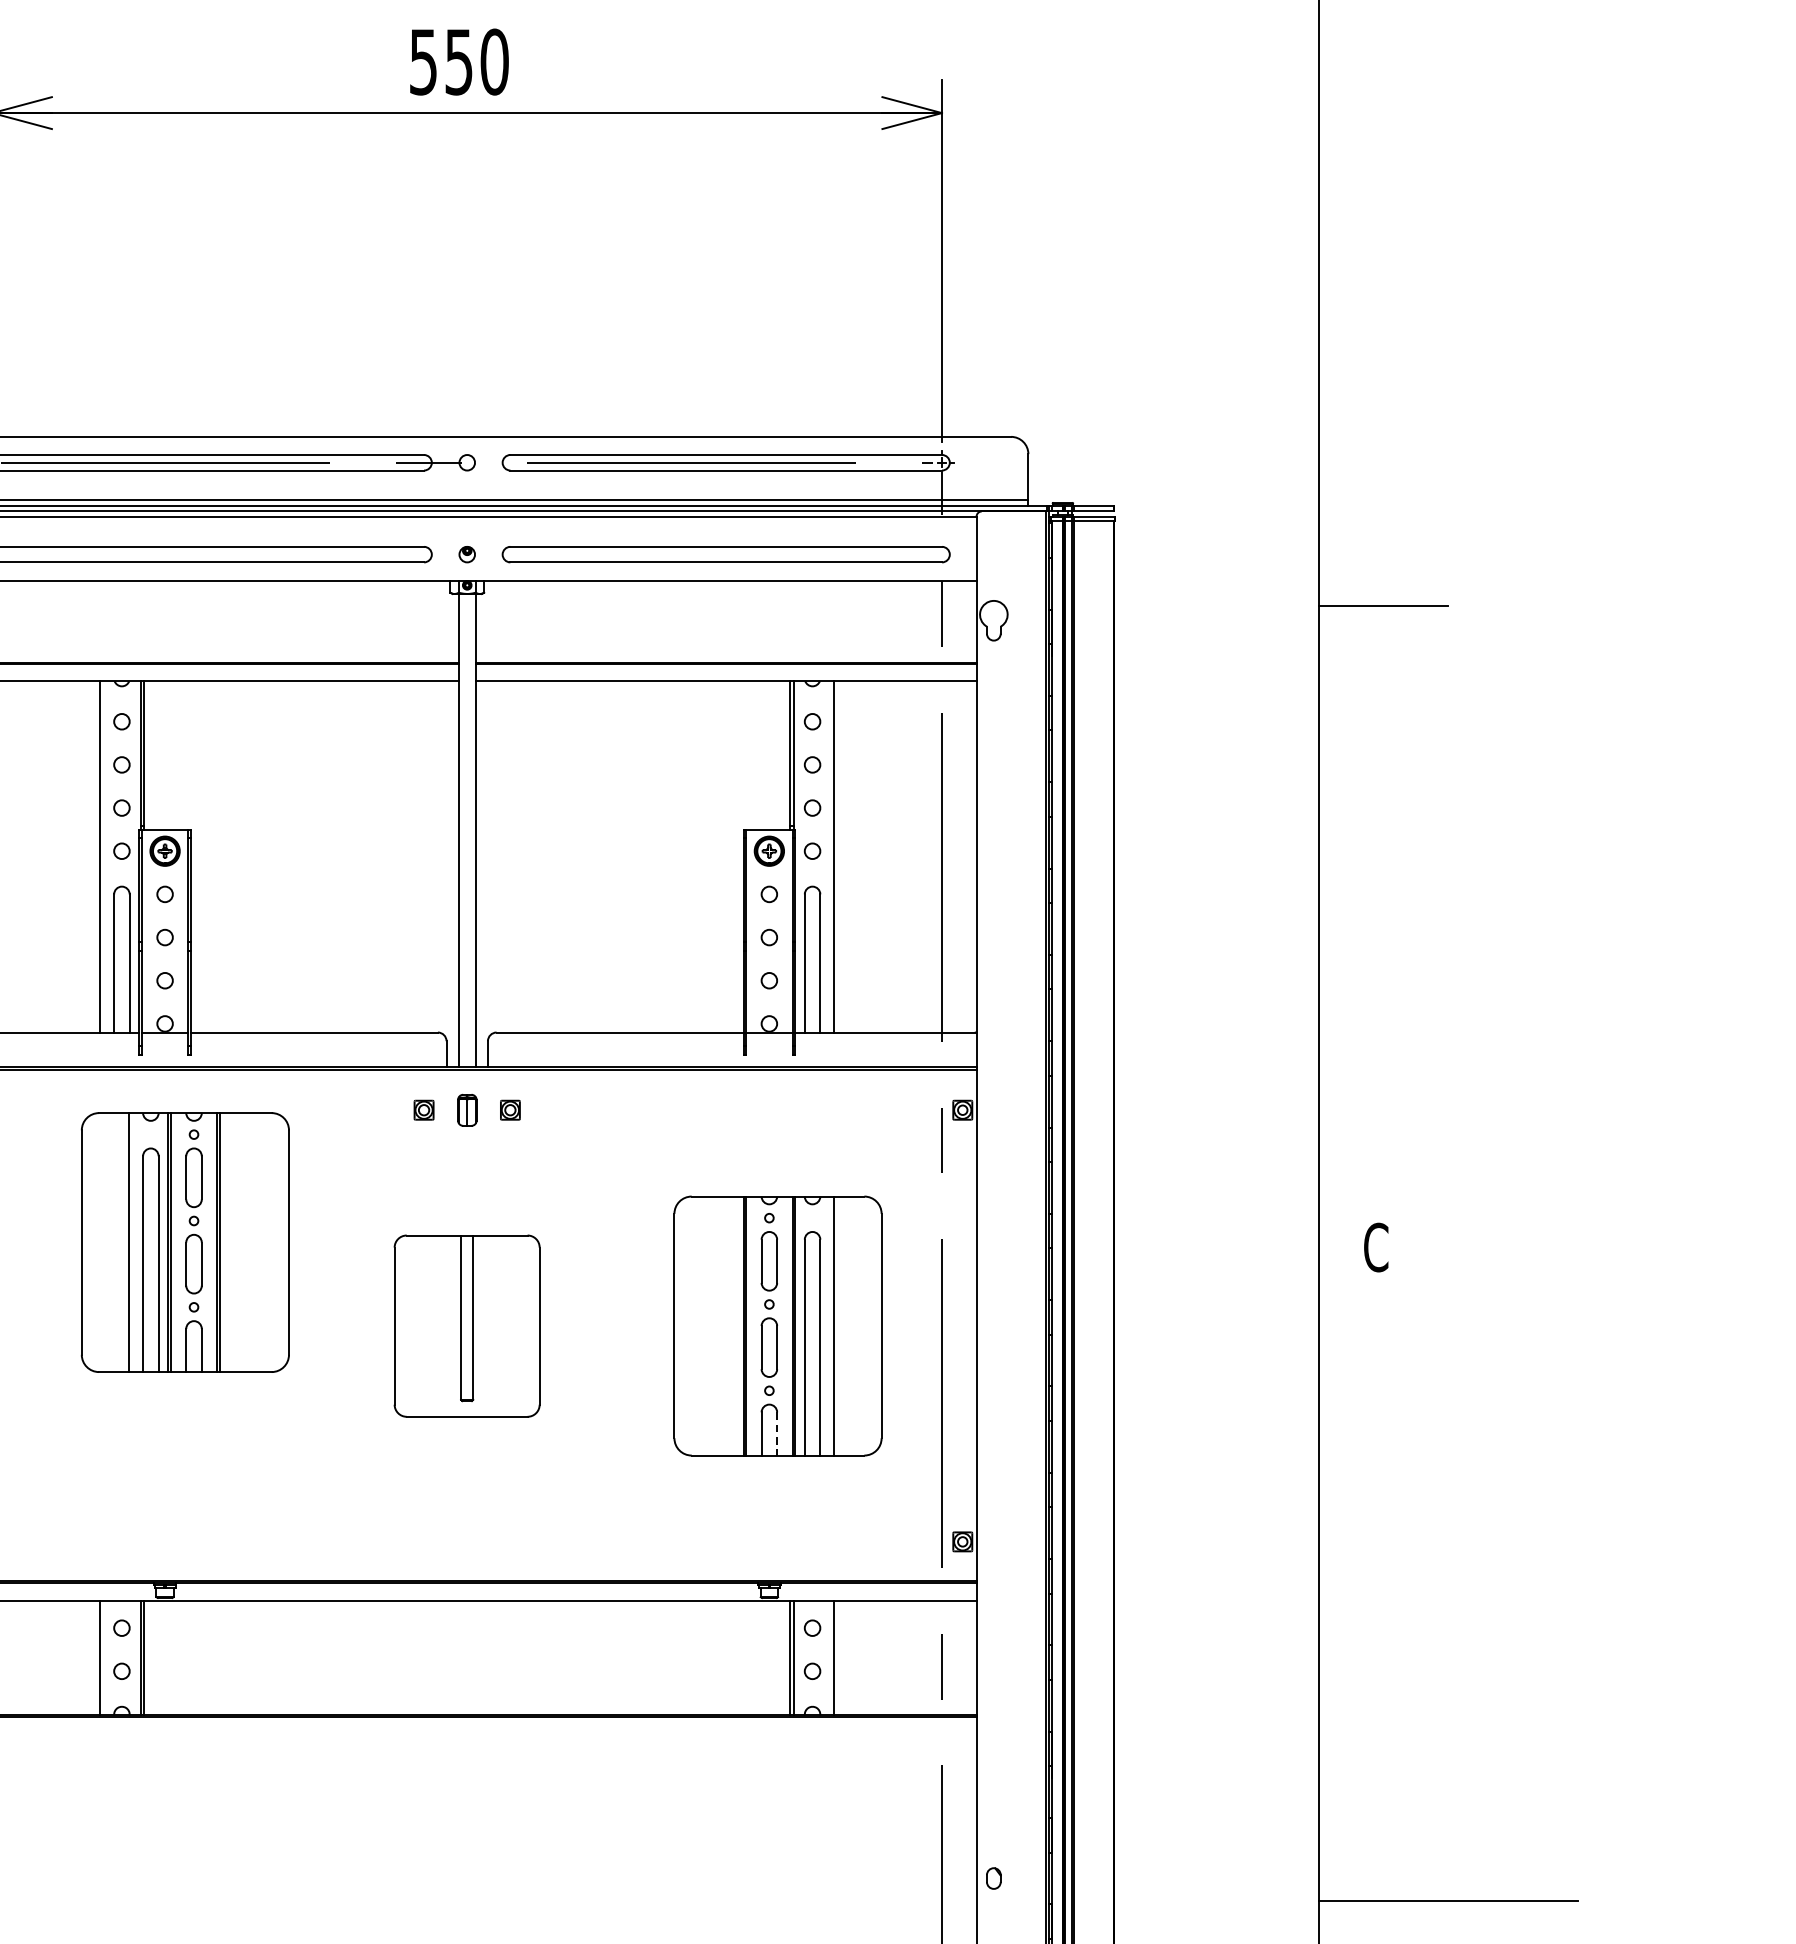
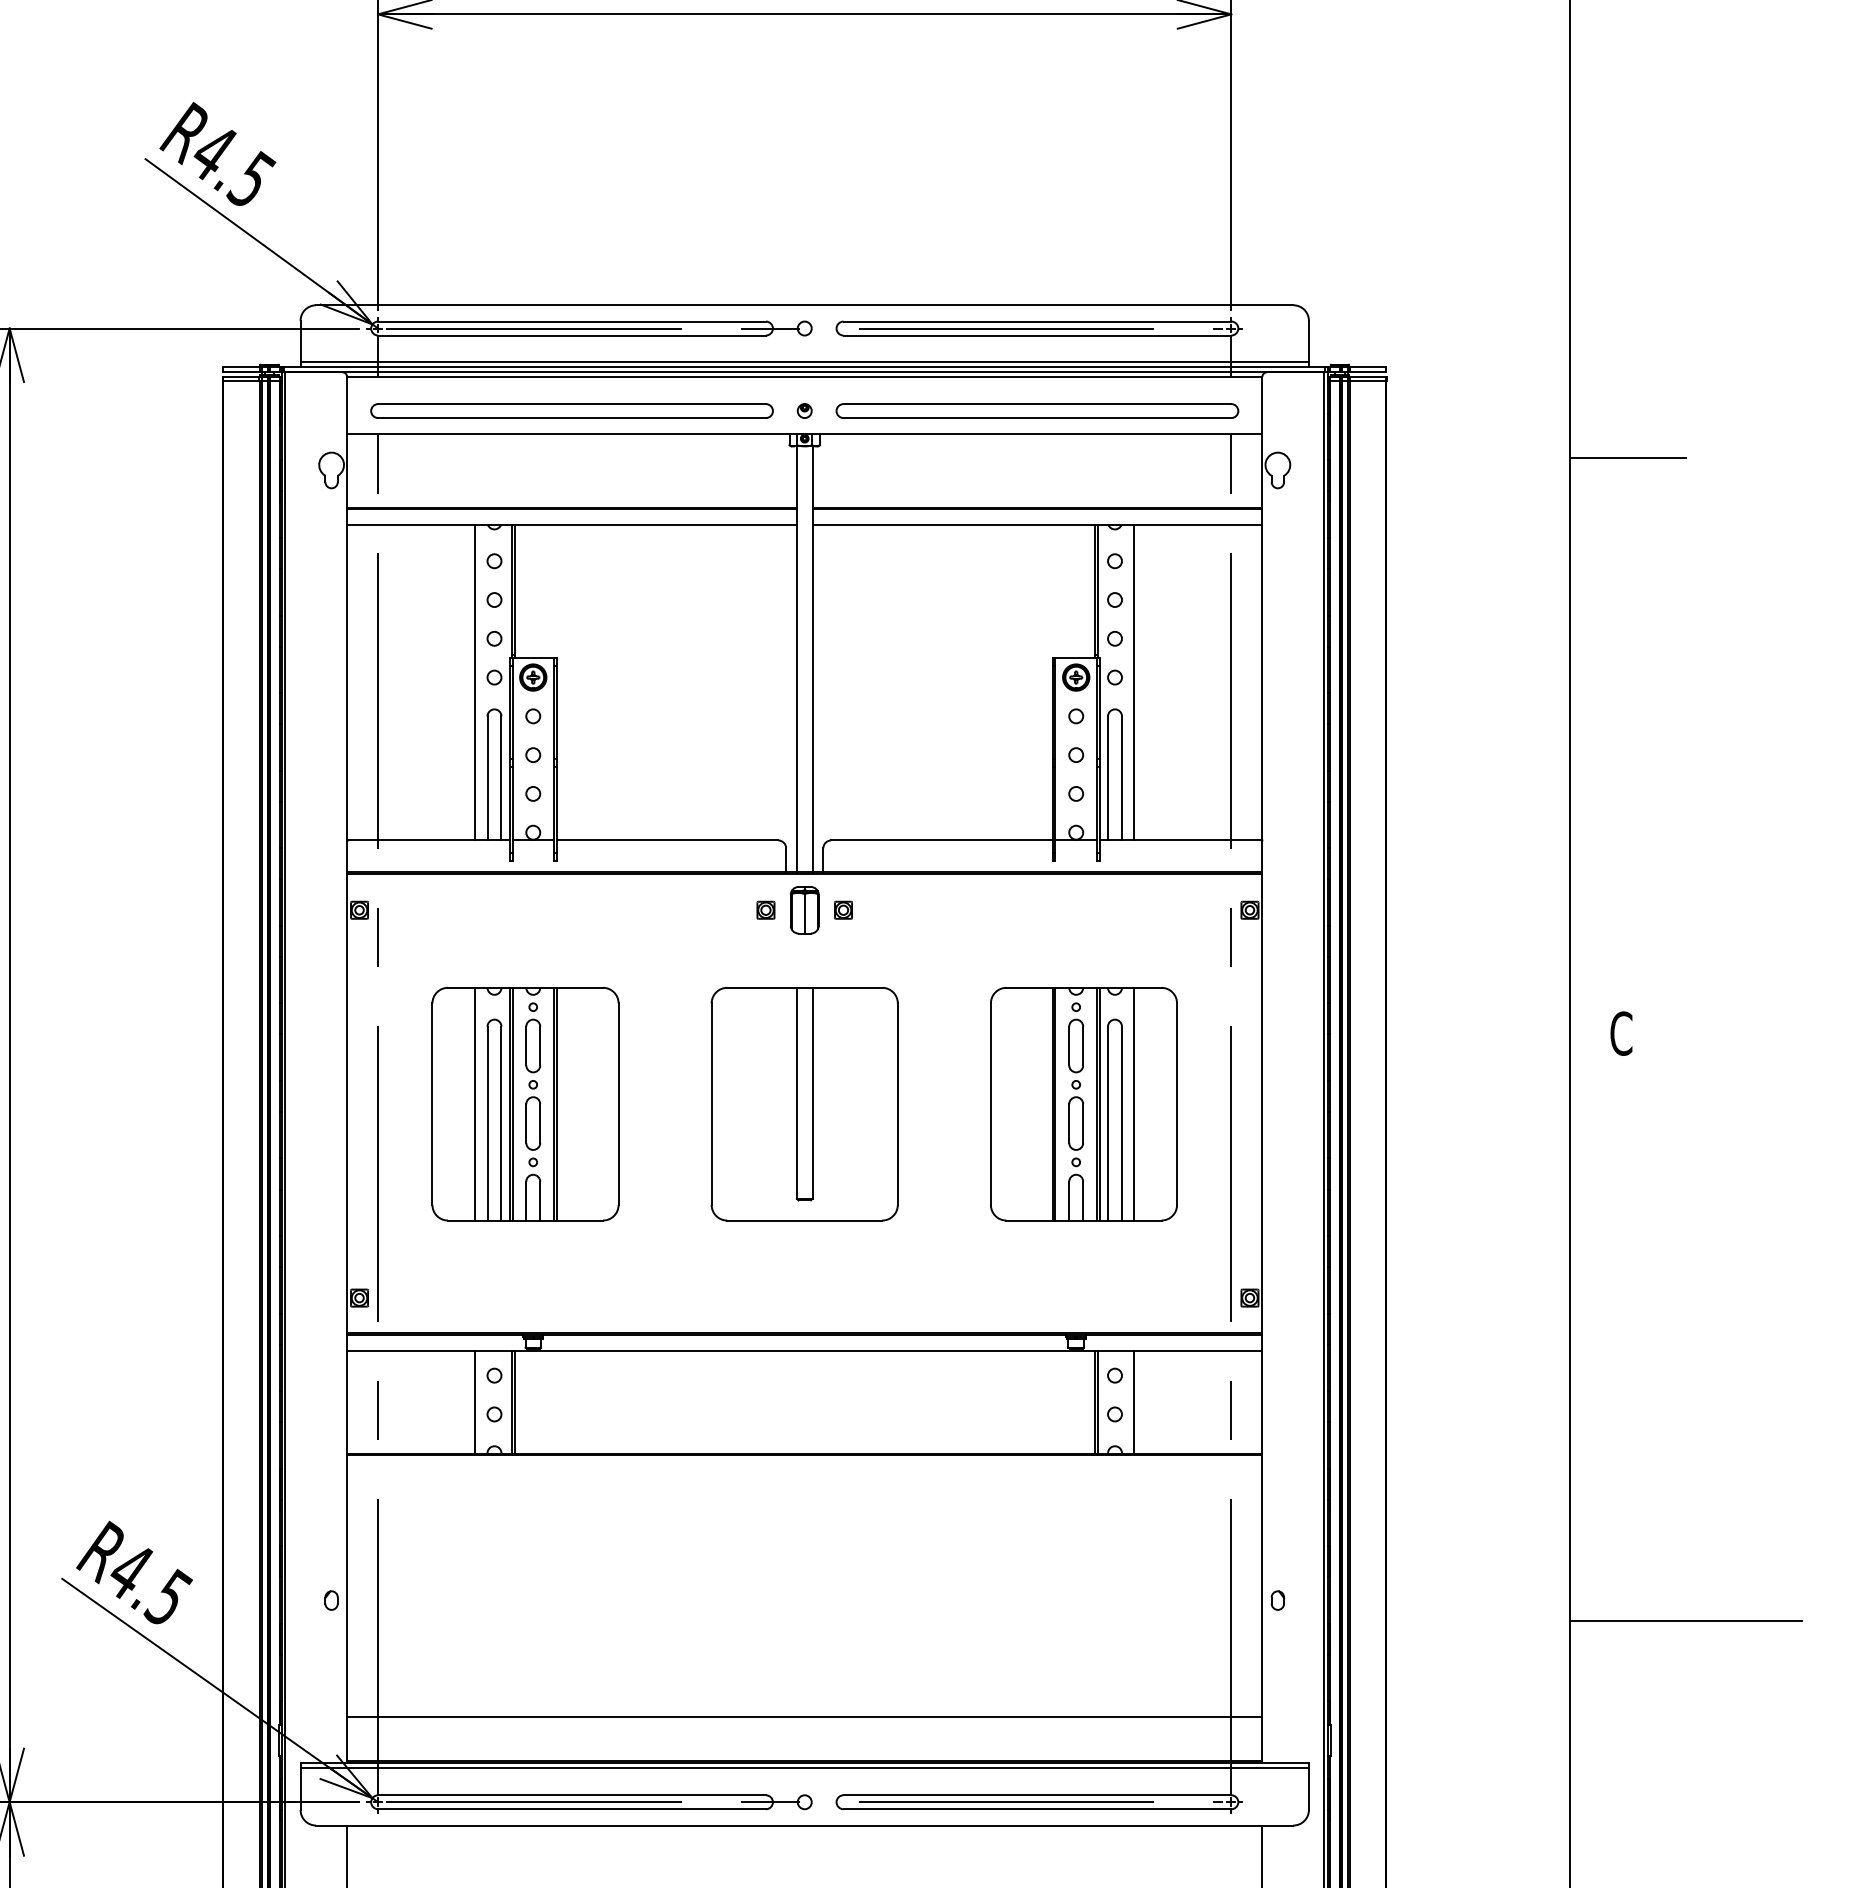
part: (466, 1110) -> (804, 910), size x1.67
part: (185, 1242) -> (525, 1104), moved
part: (466, 1326) -> (804, 1104), size x1.43
line: (777, 1434) -> (1083, 1201), dashed -> solid

